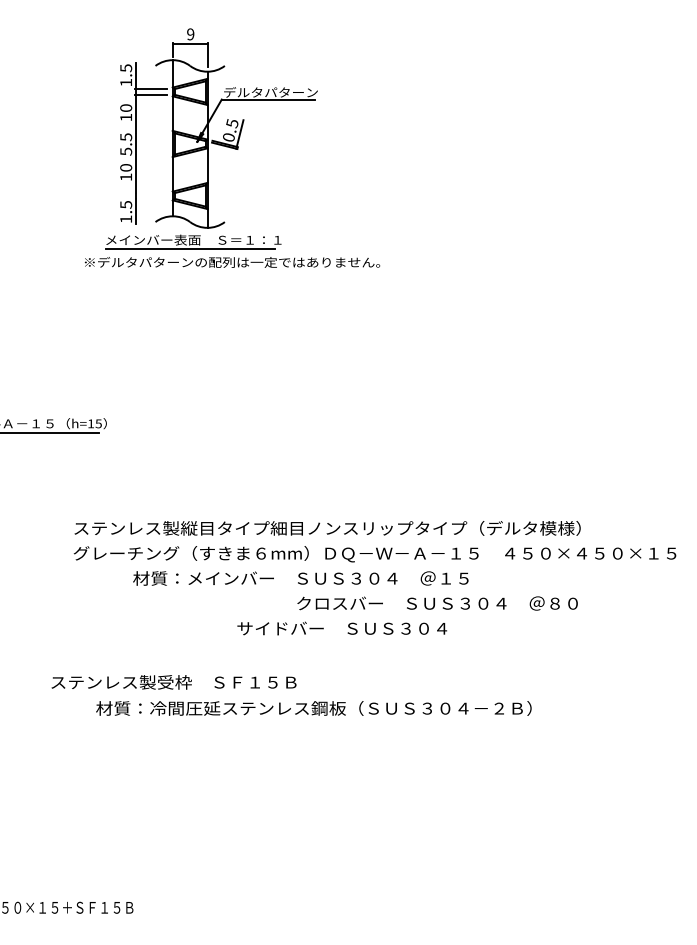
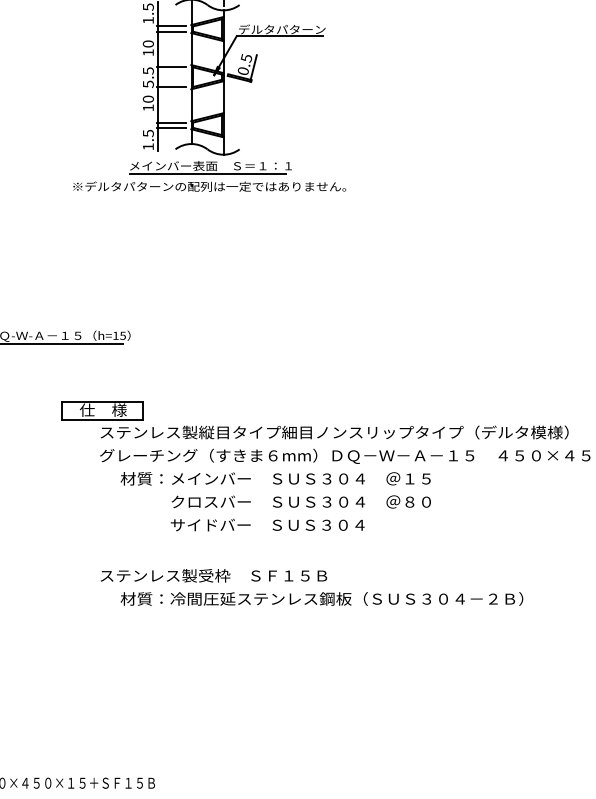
line: (150, 133) -> (170, 67), added
line: (150, 154) -> (170, 86), added
line: (150, 193) -> (170, 122), added
line: (150, 198) -> (170, 127), added
text: (232, 262) -> (209, 186), moved
part: (76, 504) -> (102, 410), added
text: (300, 578) -> (275, 478), moved
text: (437, 603) -> (301, 501), moved
text: (342, 628) -> (267, 525), moved
text: (173, 682) -> (213, 575), moved

